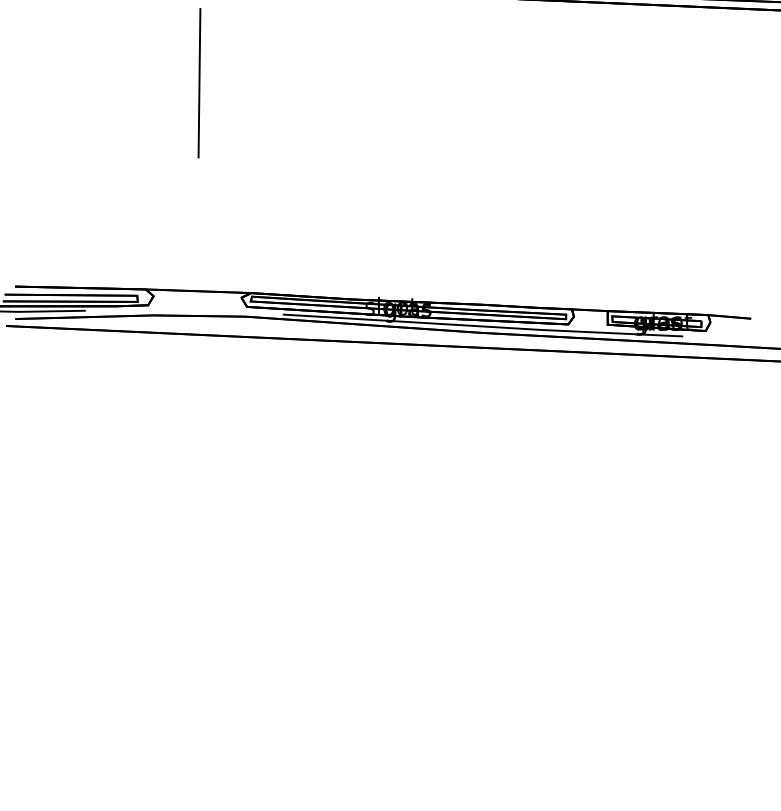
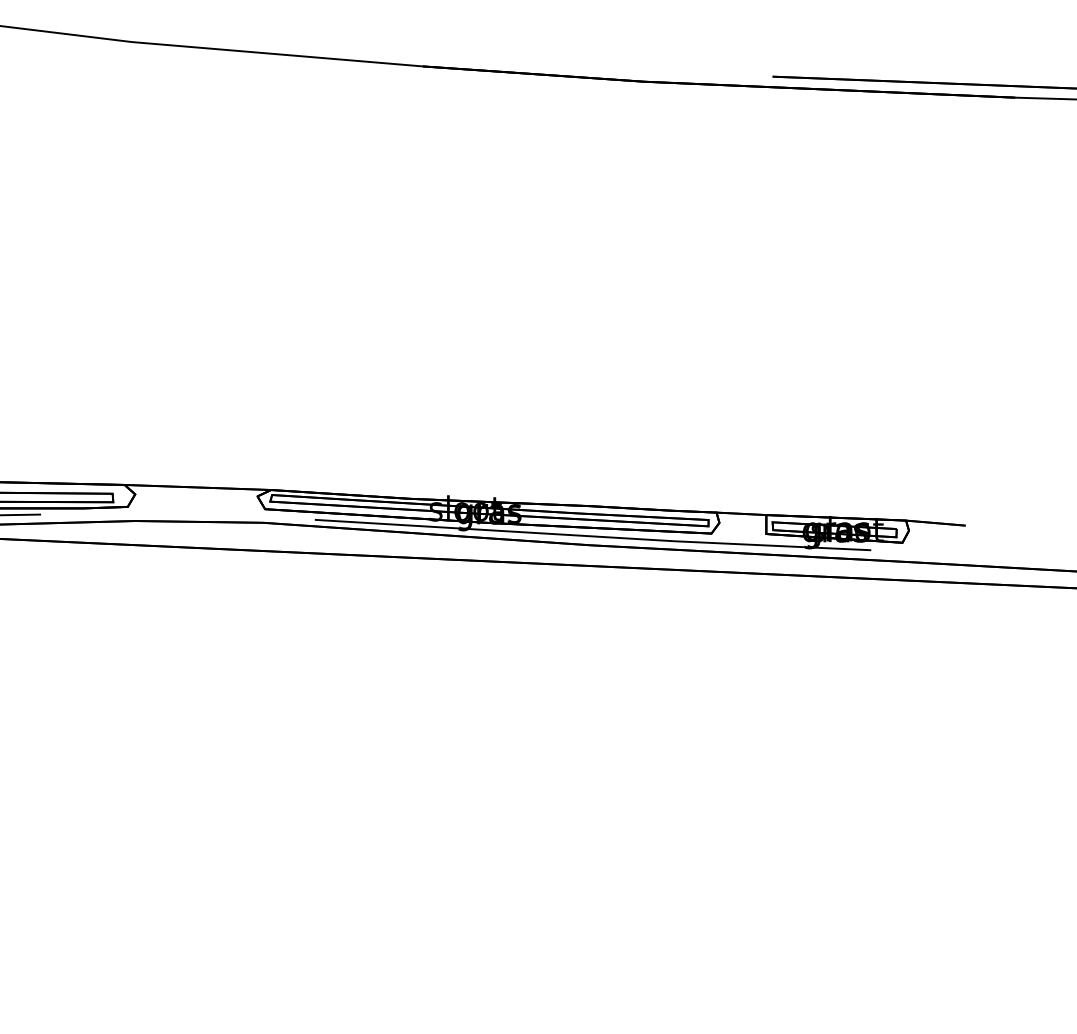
line: (199, 83) -> (199, 198), removed

